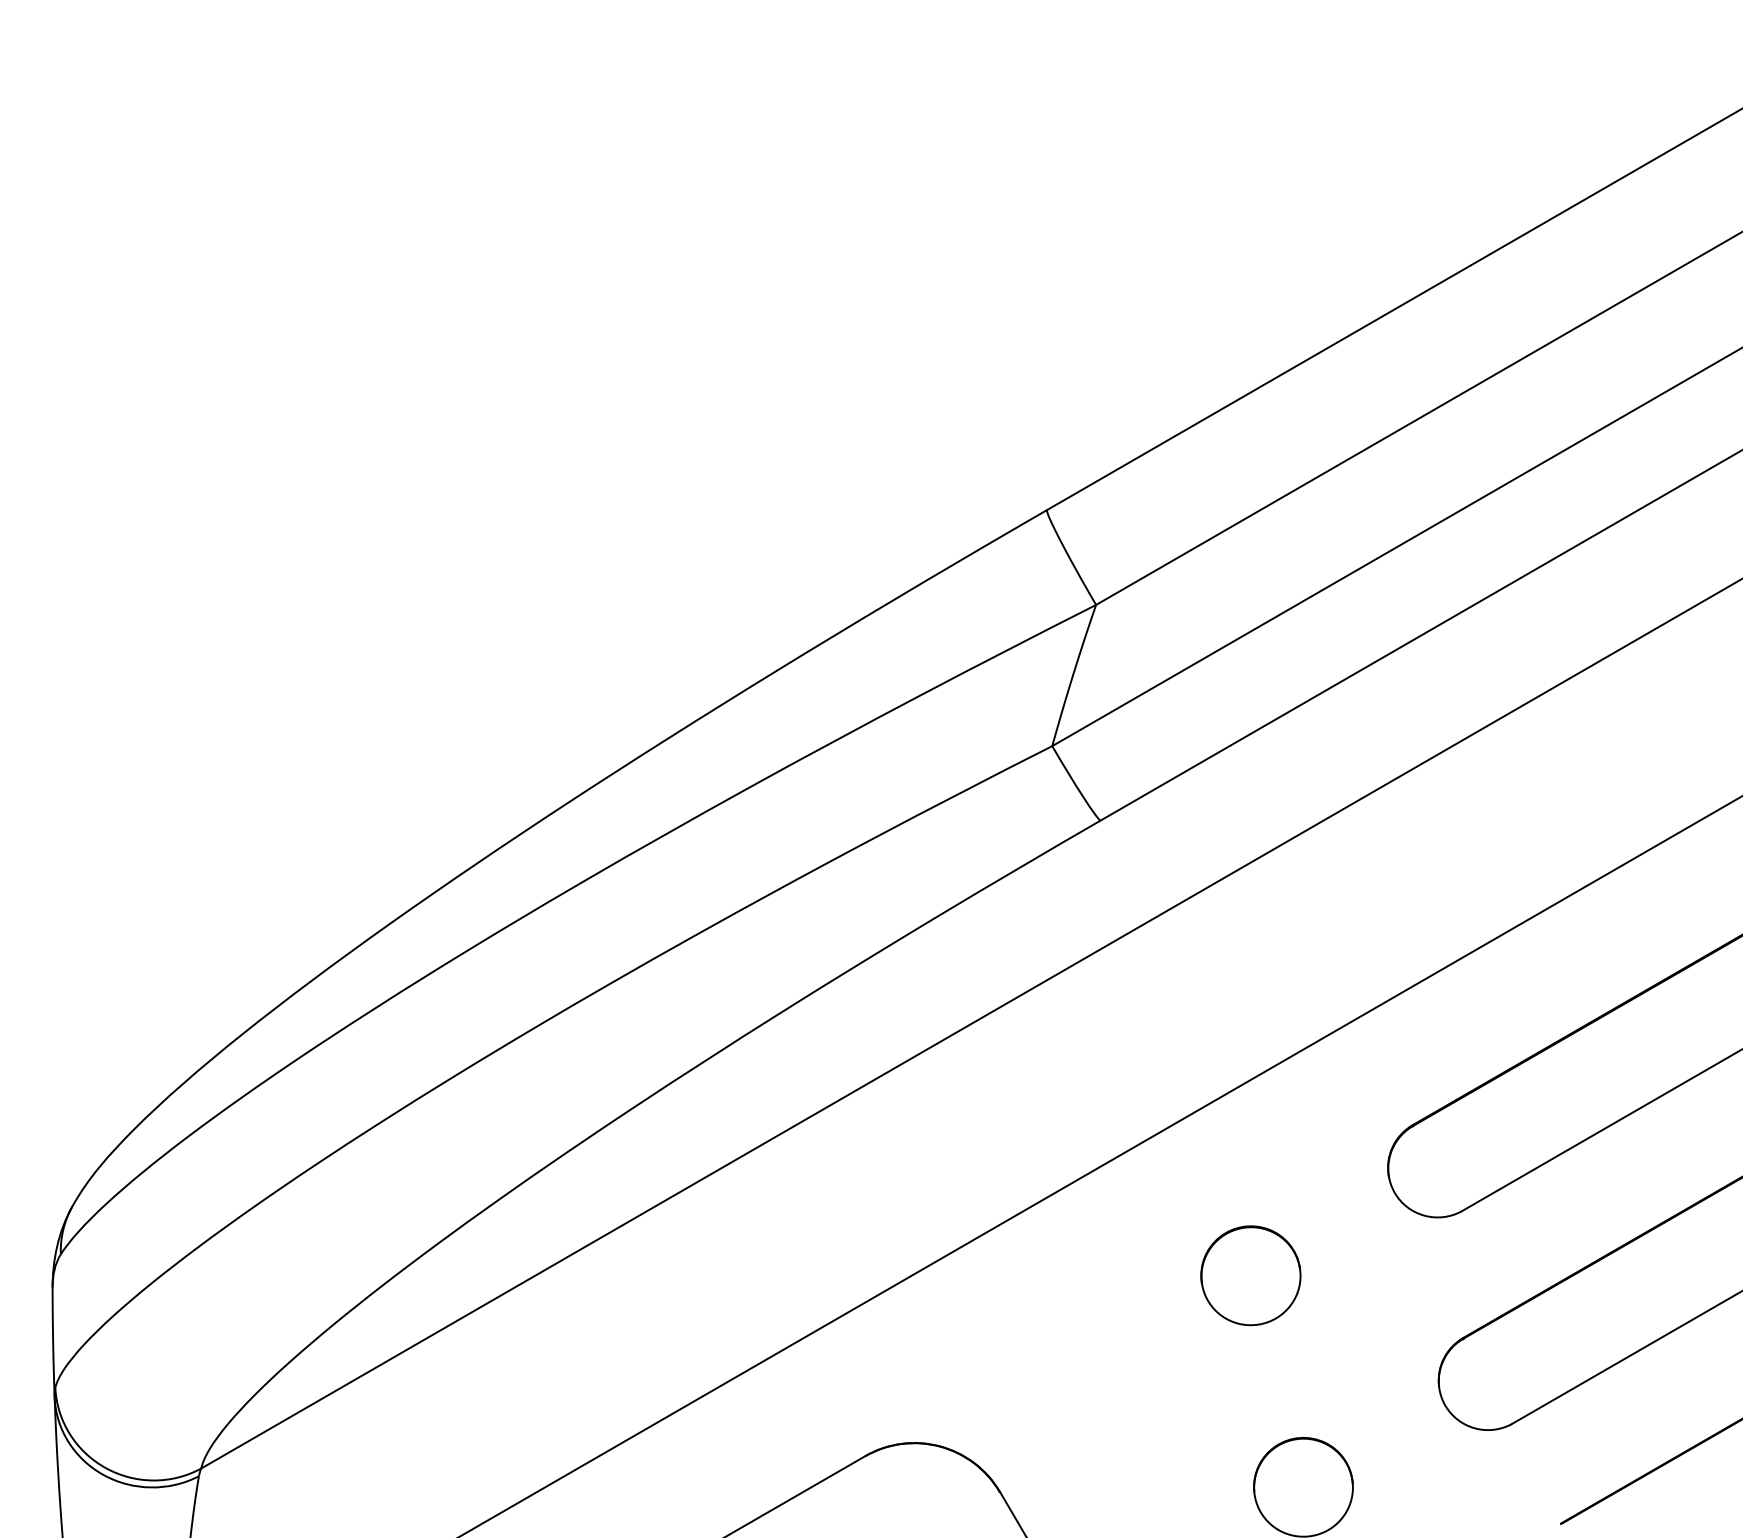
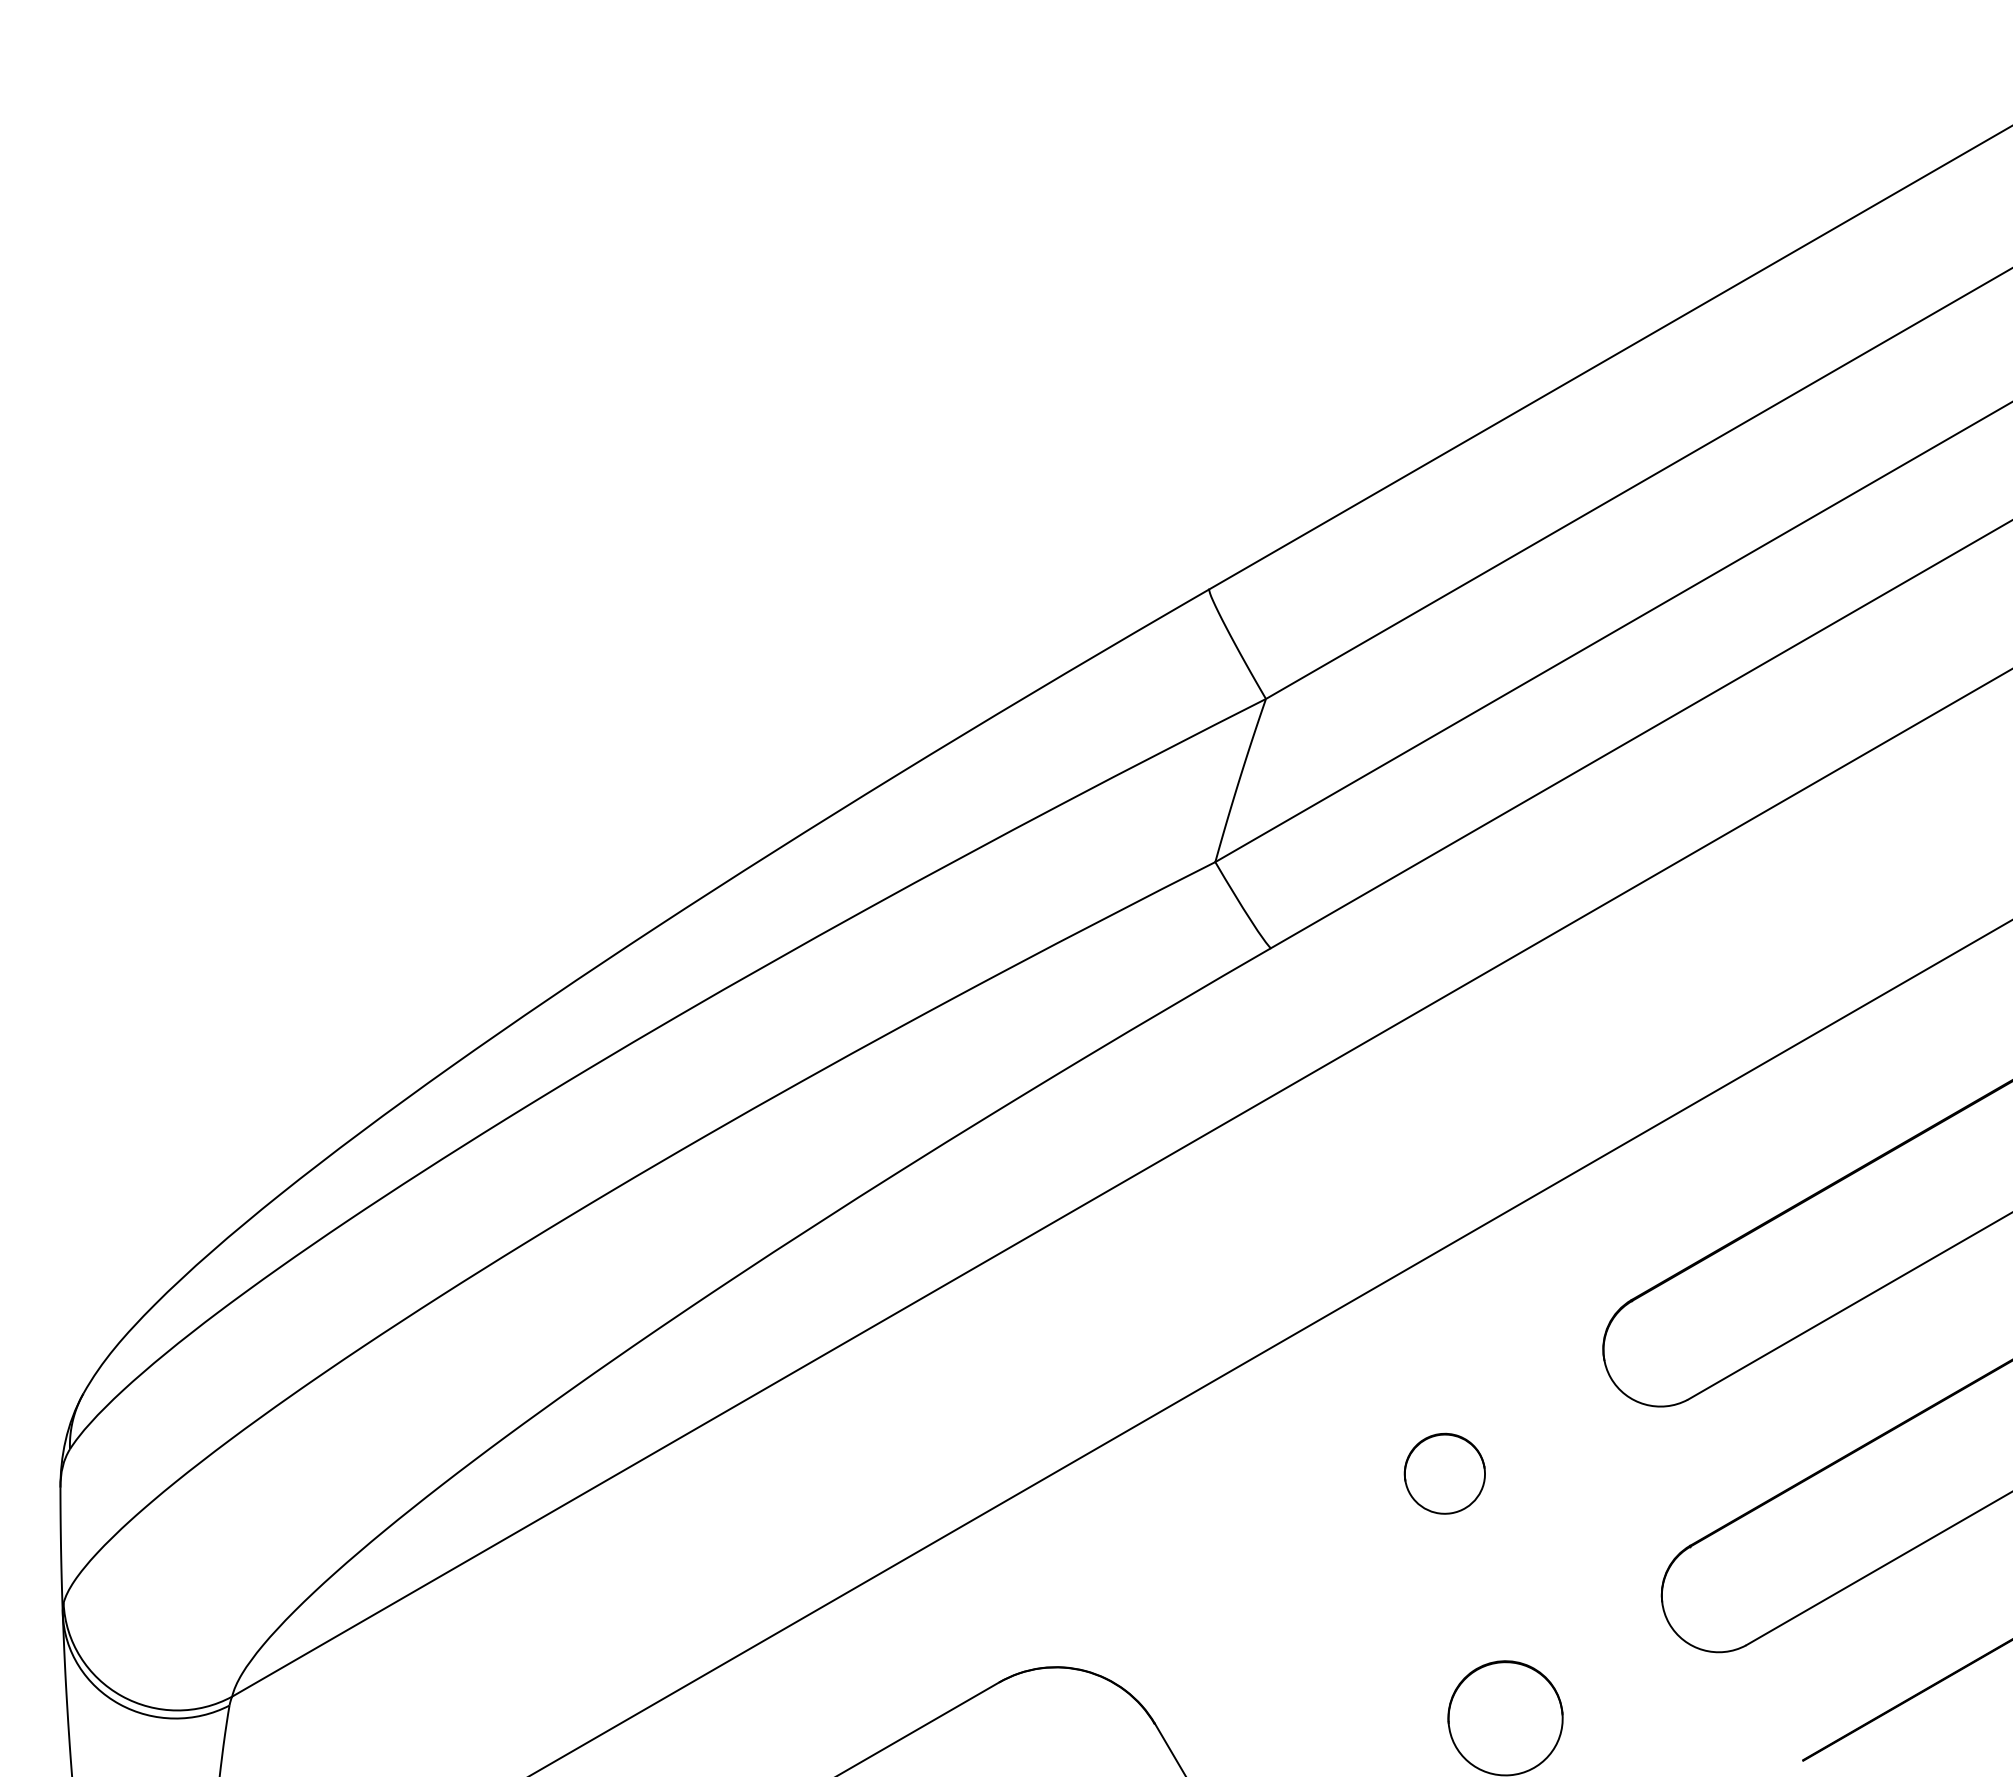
part: (1250, 1275) -> (1444, 1473), size x0.7

